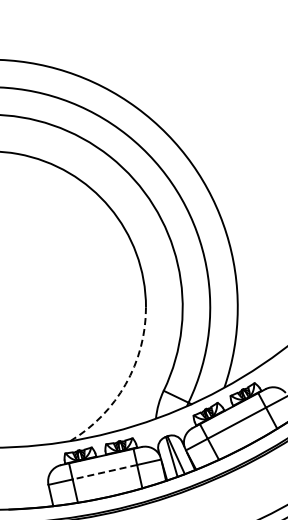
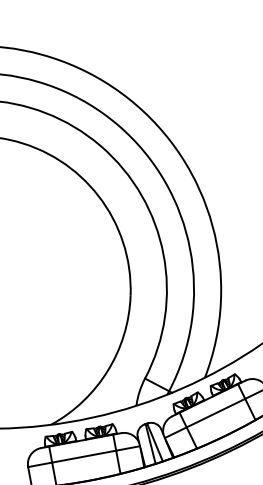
arc: (125, 384) -> (107, 370), dashed -> solid
line: (104, 472) -> (83, 456), dashed -> solid

